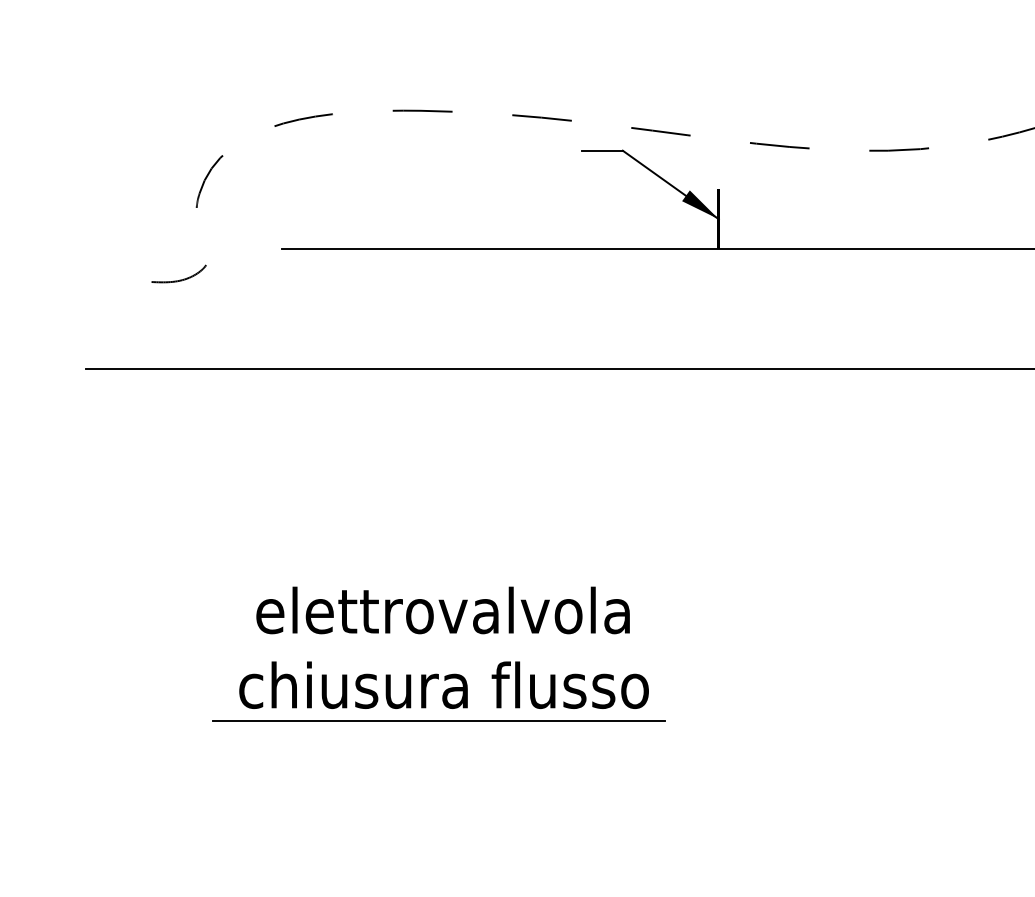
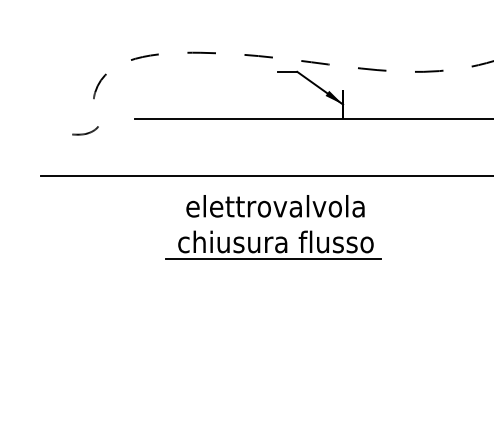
part: (438, 673) -> (273, 236), moved

